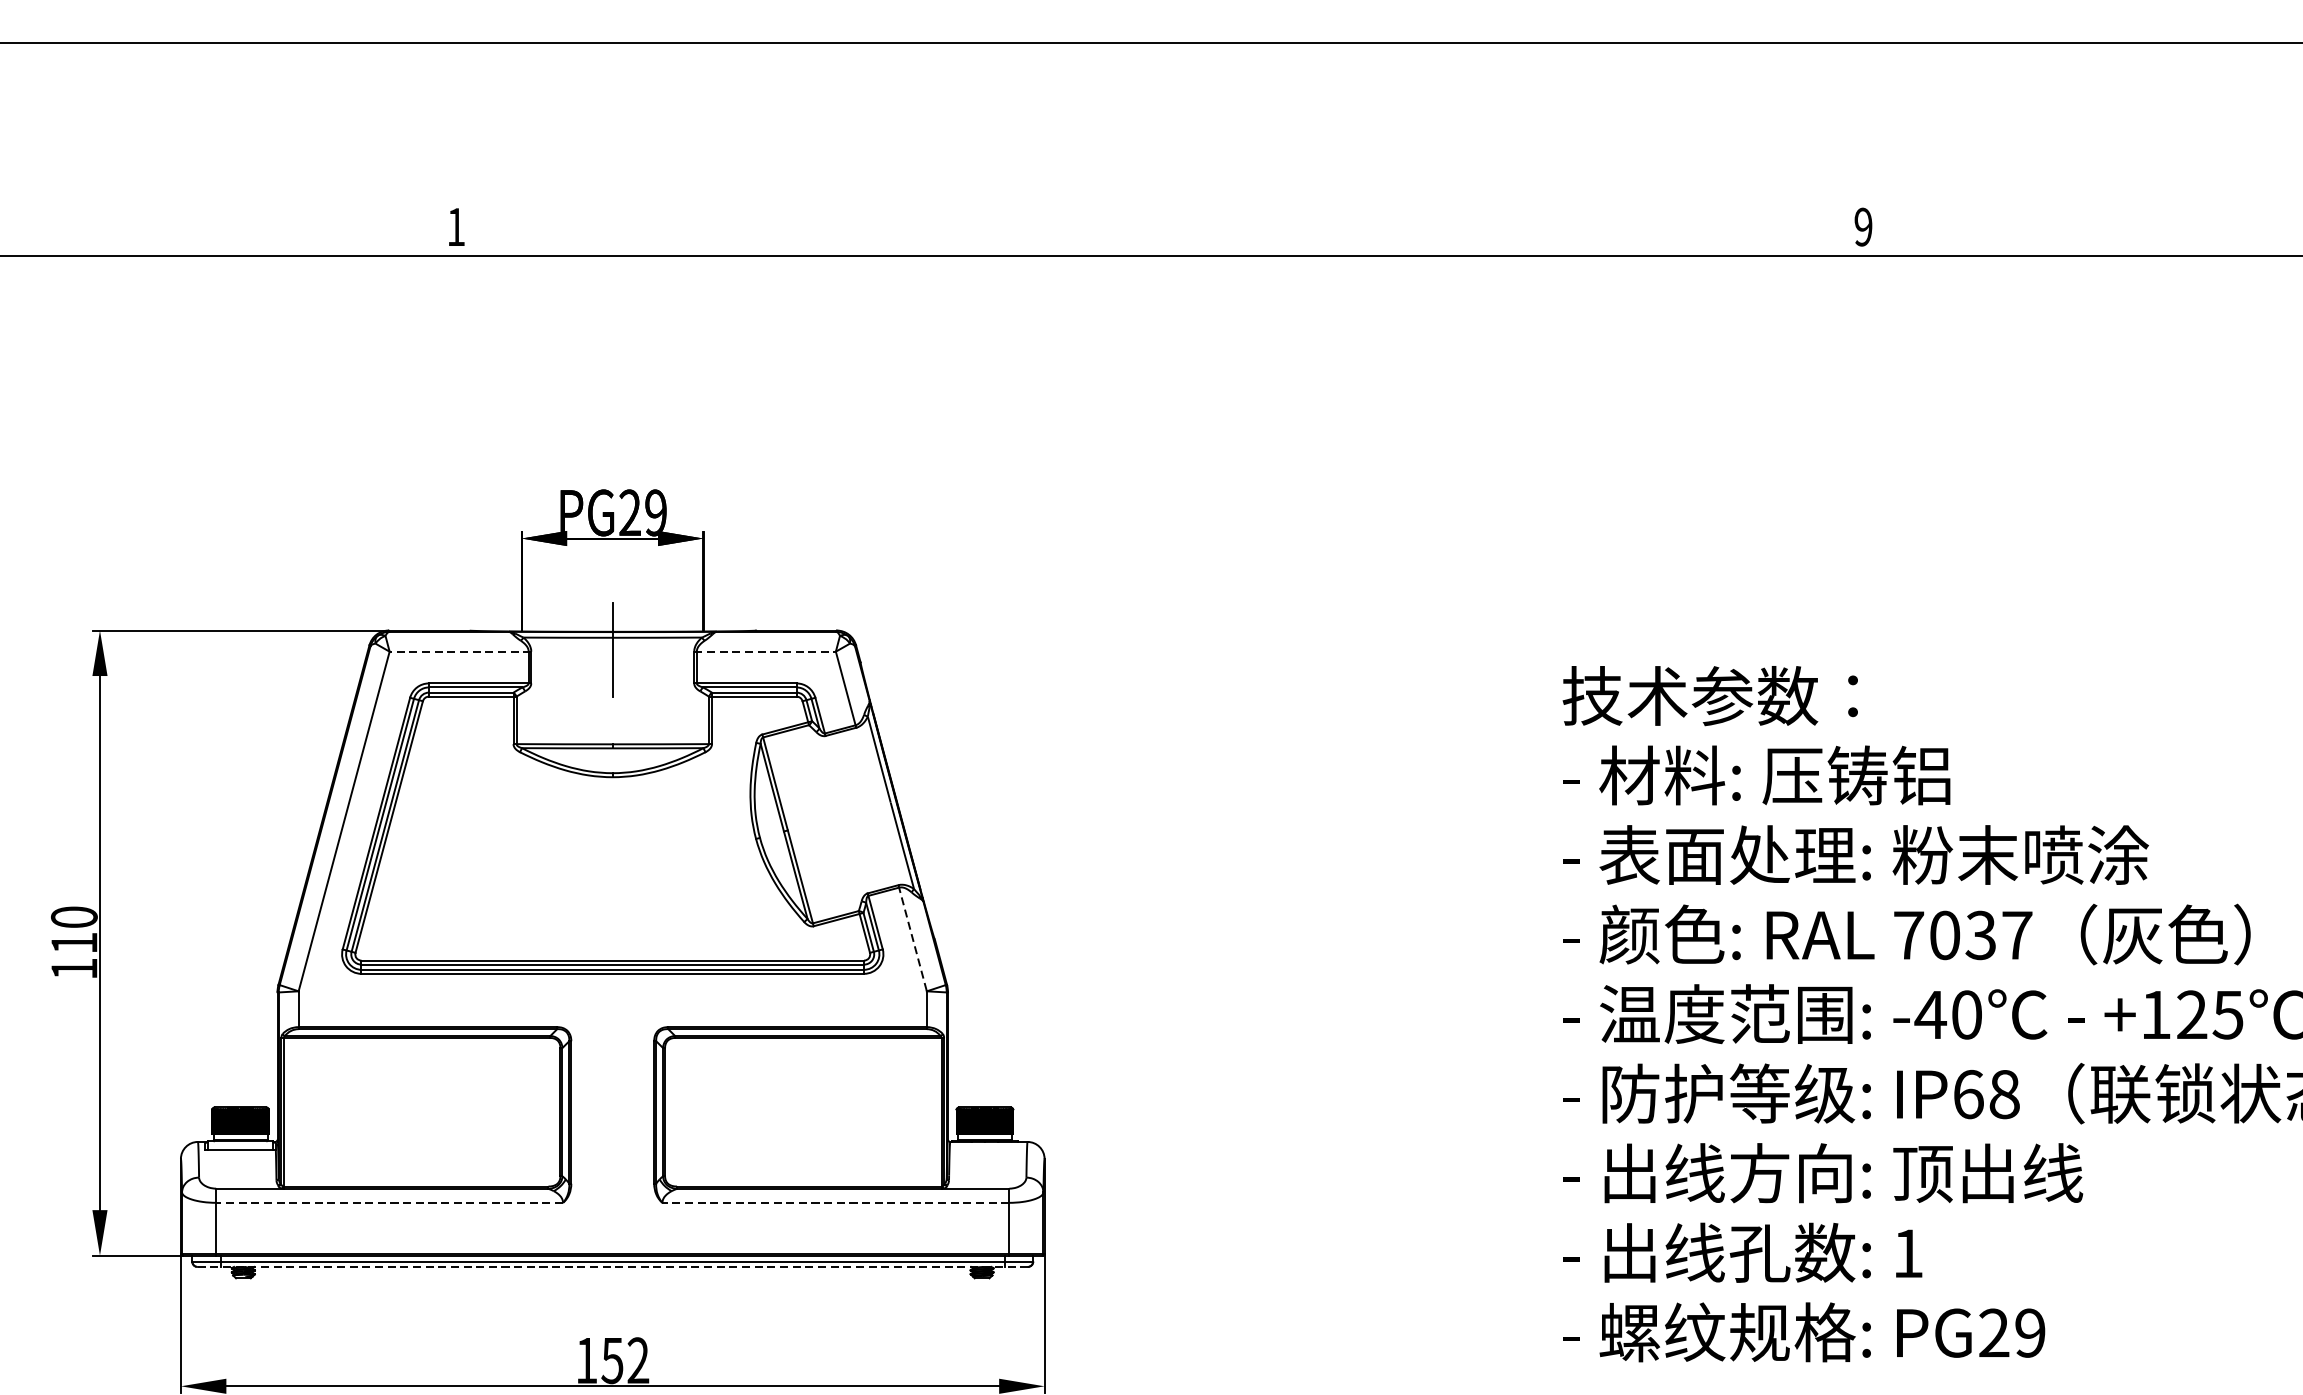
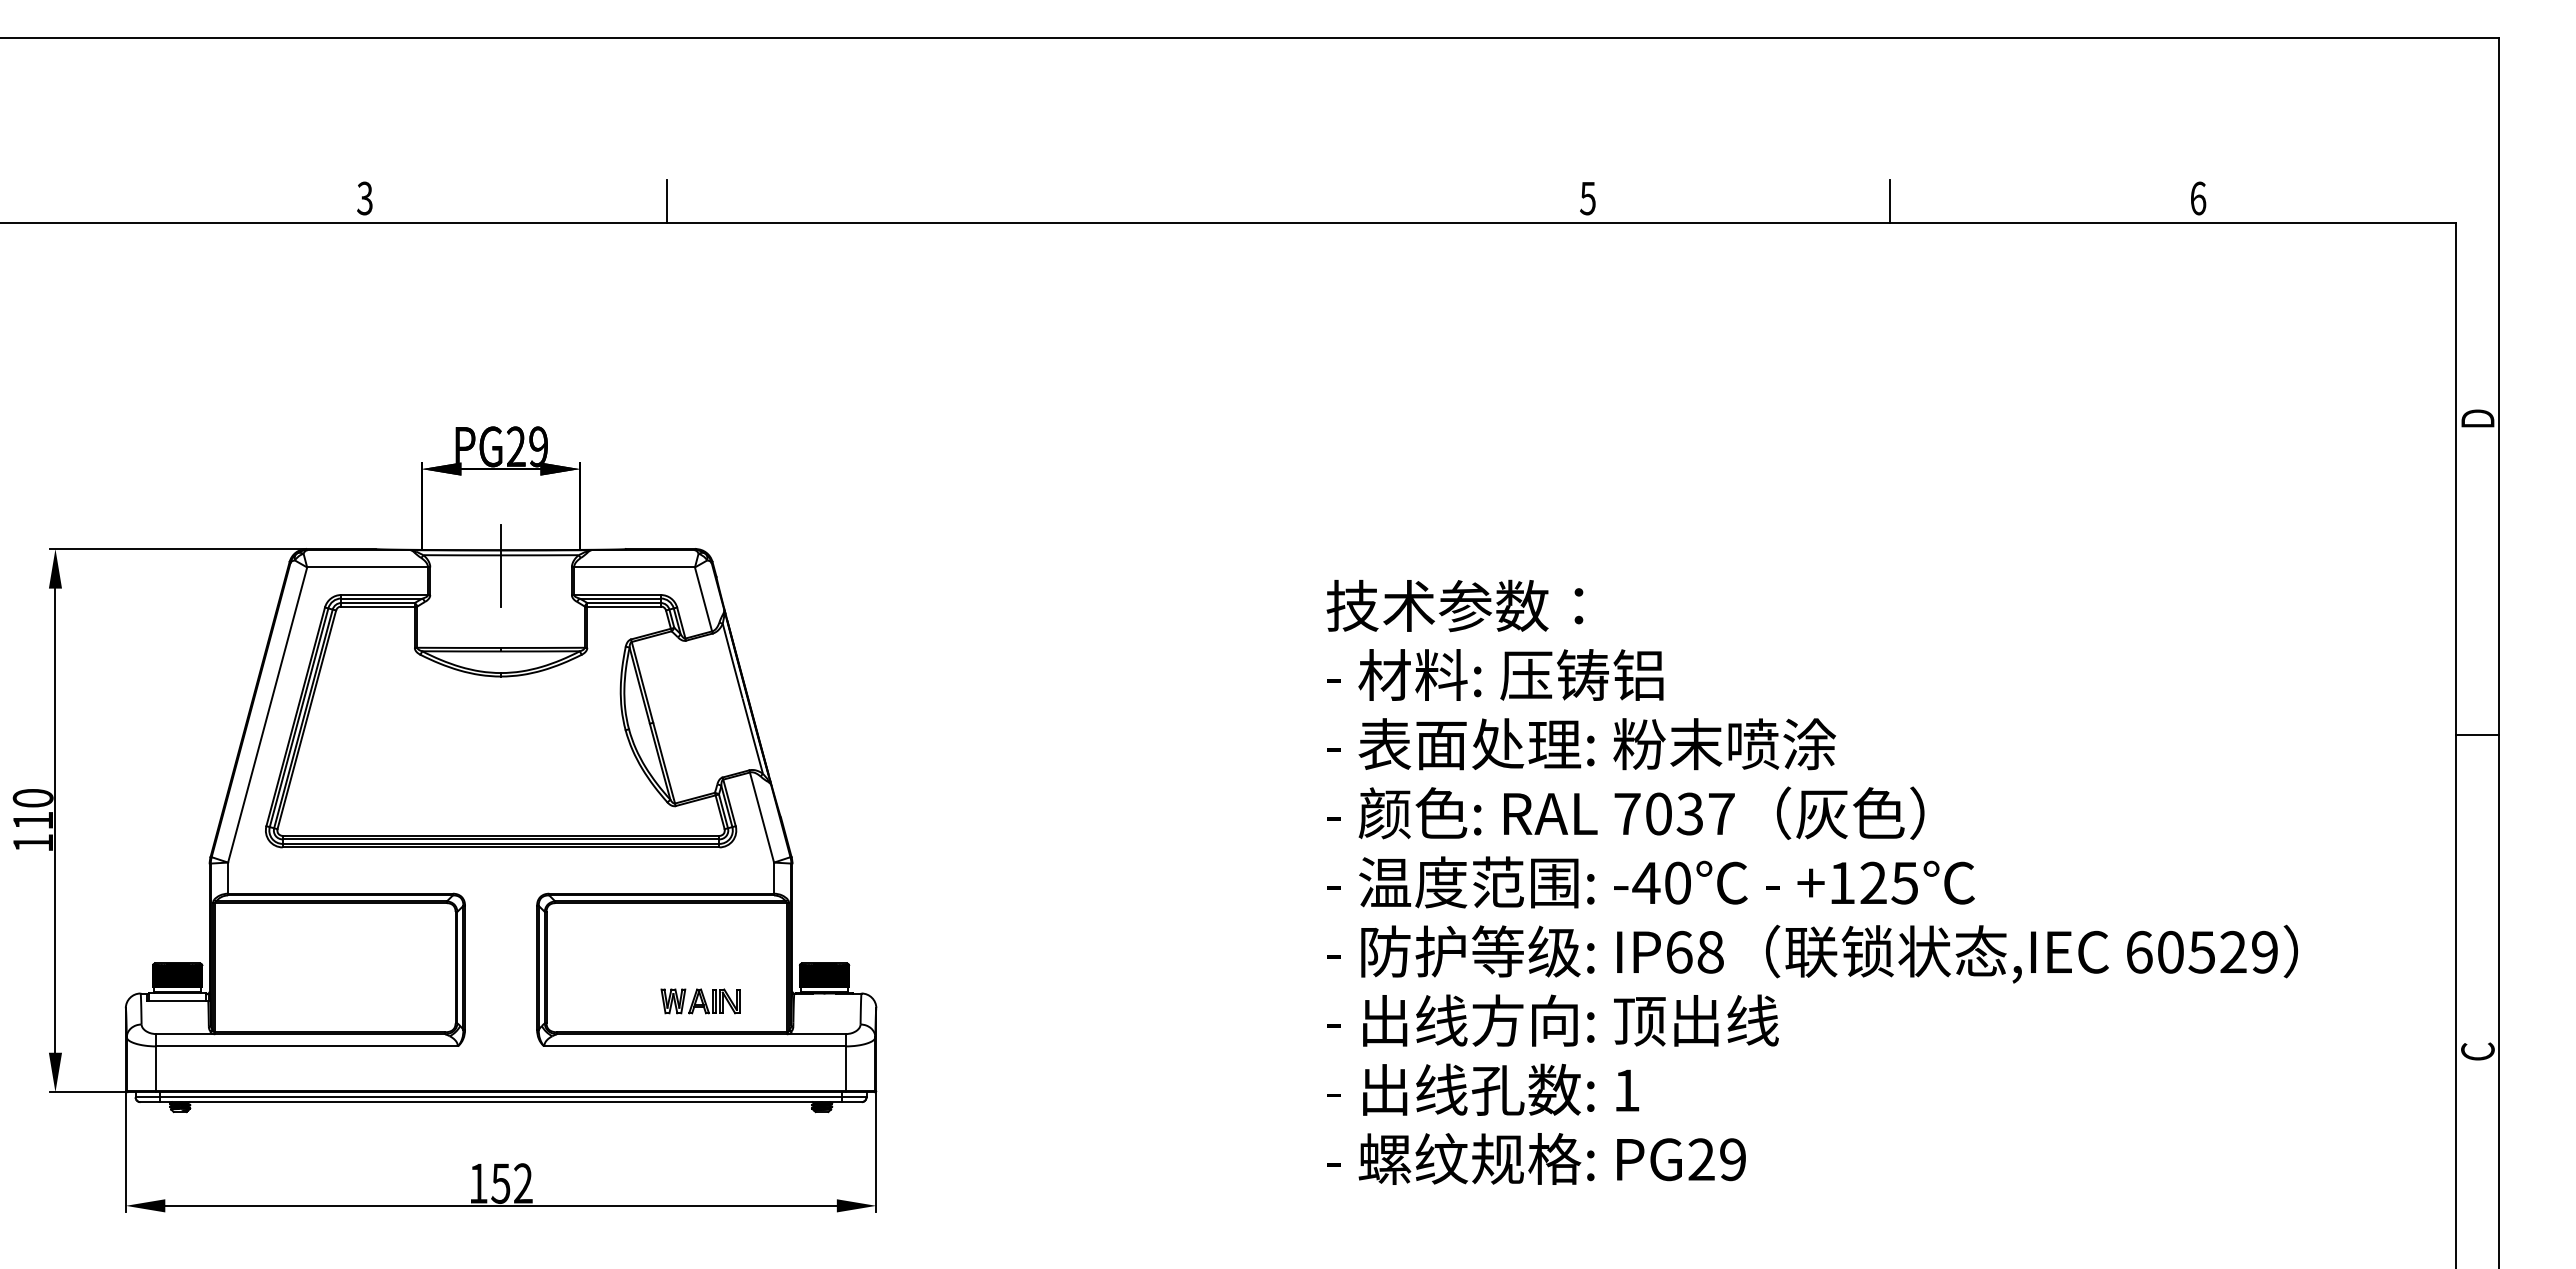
text: (455, 227) -> (364, 198), 1 -> 3
text: (1862, 227) -> (1587, 198), 9 -> 5
line: (803, 230) -> (666, 201), added
line: (2210, 230) -> (1889, 201), added
line: (460, 651) -> (368, 567), dashed -> solid
line: (765, 651) -> (633, 567), dashed -> solid
line: (912, 938) -> (761, 816), dashed -> solid
part: (842, 1151) -> (700, 1001), added
line: (390, 1202) -> (307, 1046), dashed -> solid
line: (836, 1202) -> (695, 1046), dashed -> solid
line: (613, 1267) -> (501, 1102), dashed -> solid

